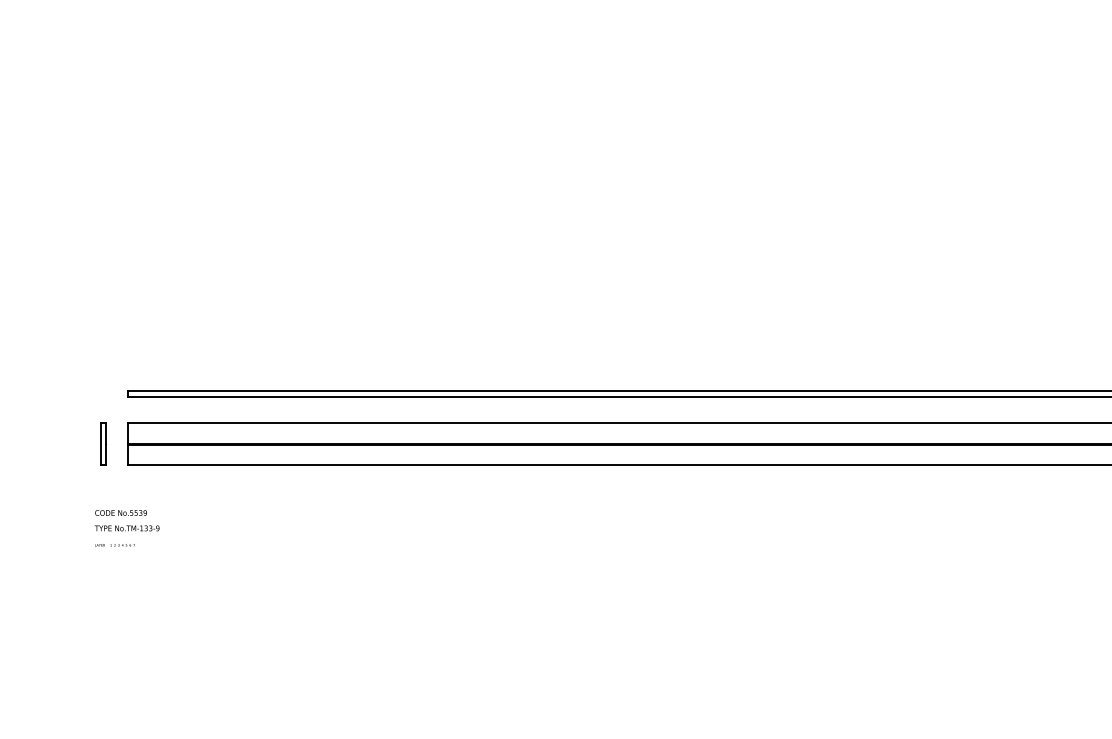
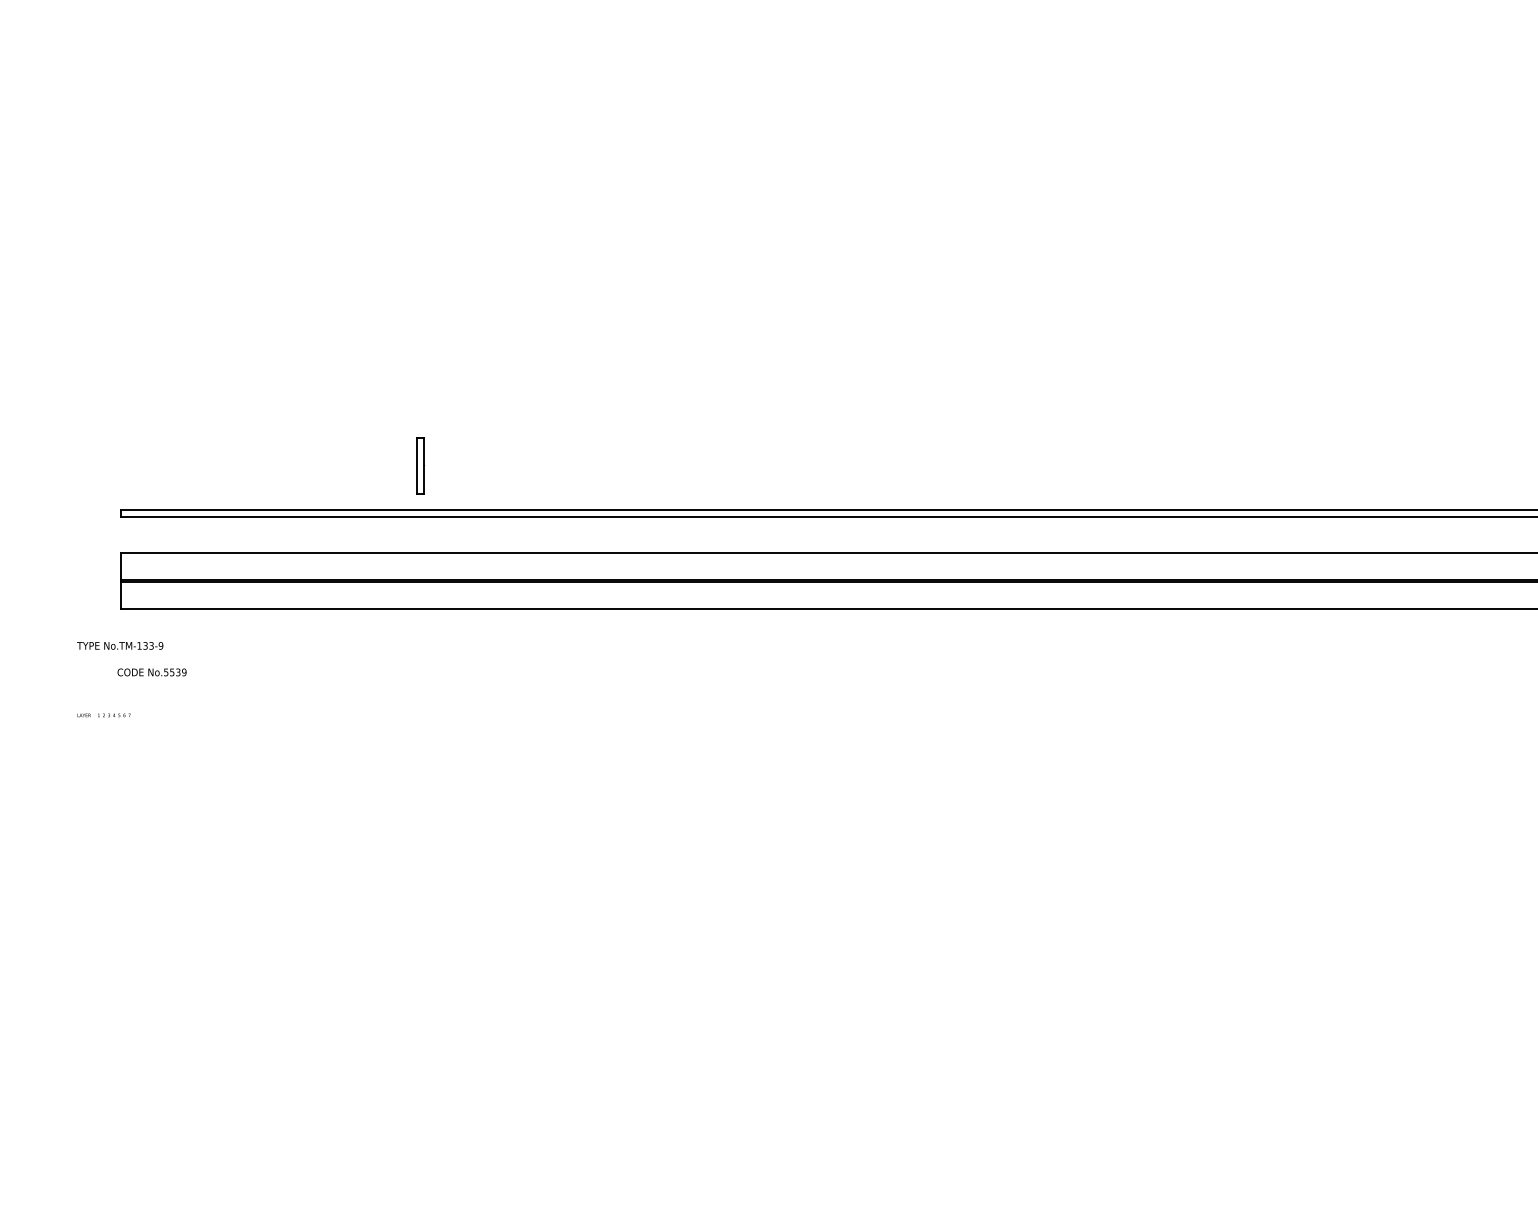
part: (103, 444) -> (420, 465), moved
text: (120, 513) -> (151, 672), moved
text: (127, 528) -> (120, 645), moved

